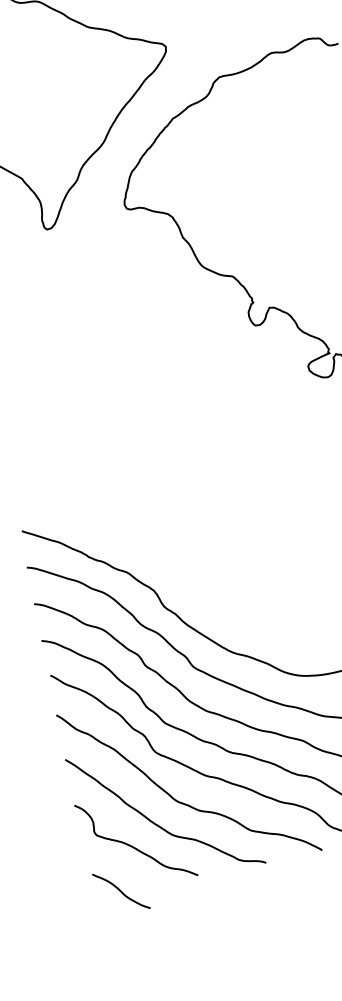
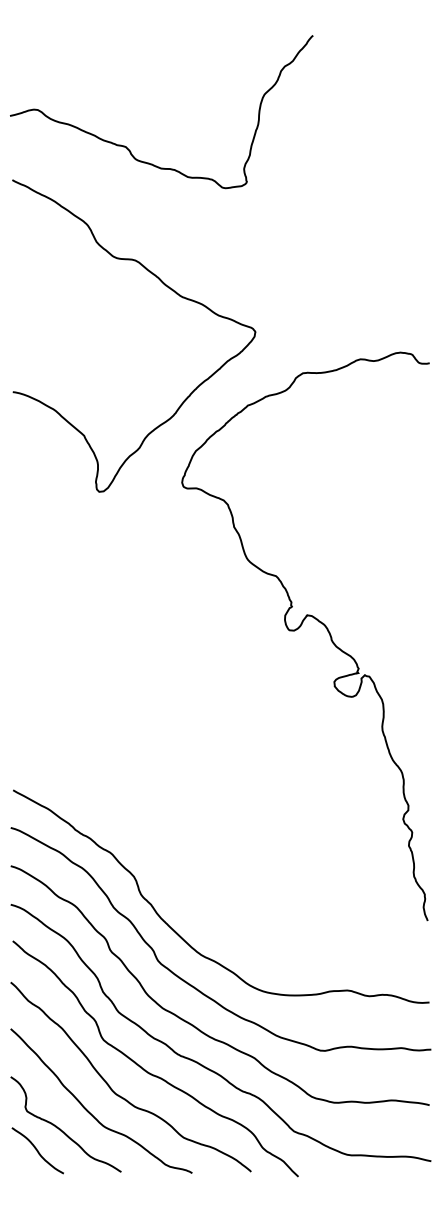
curve: (121, 891) -> (37, 1150), moved

